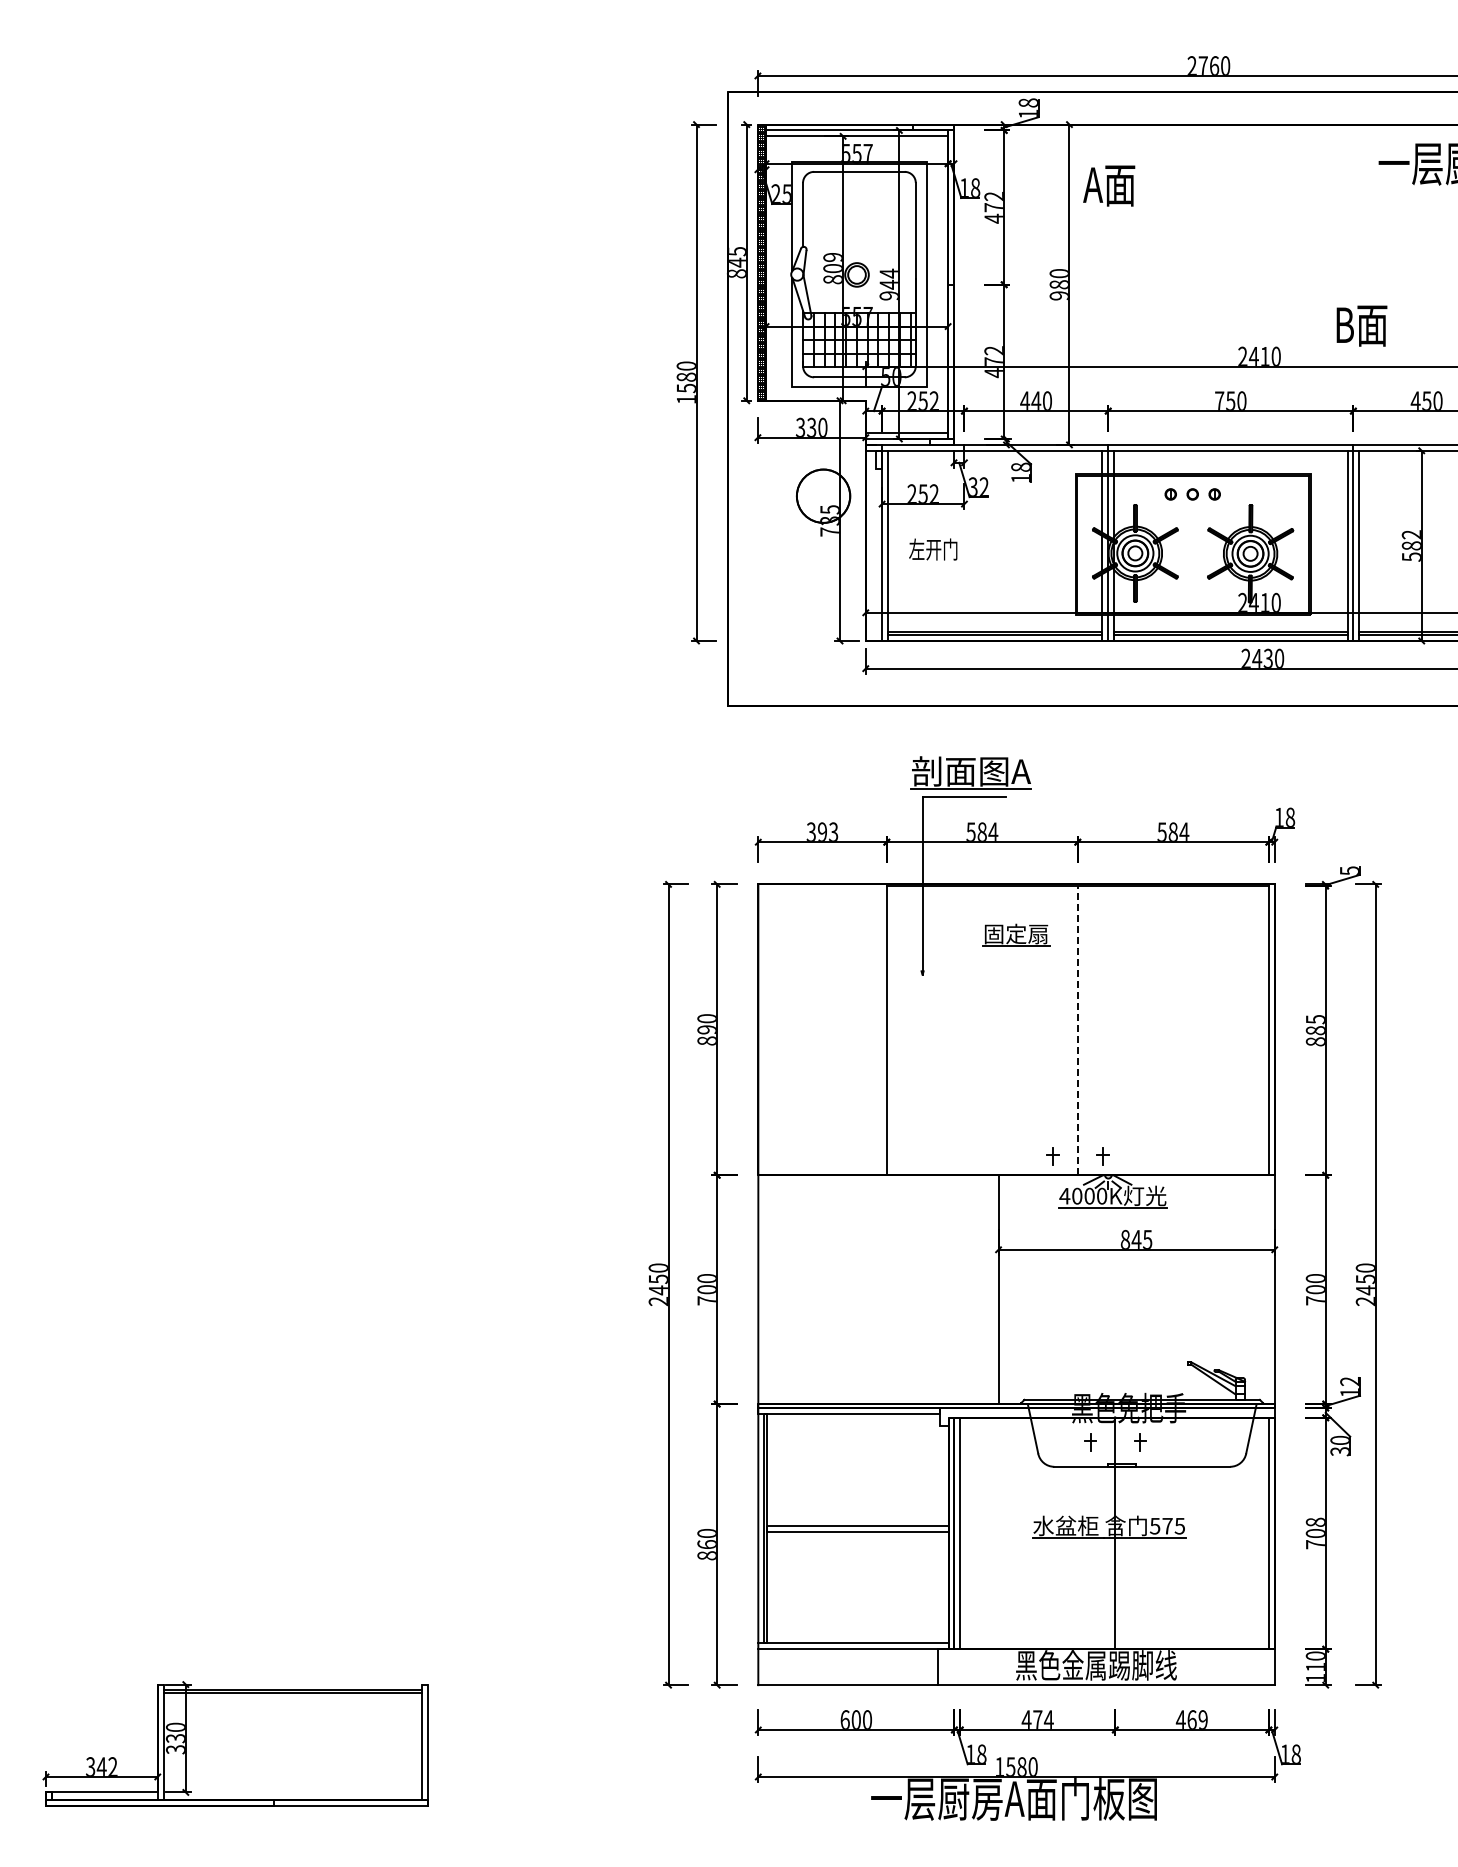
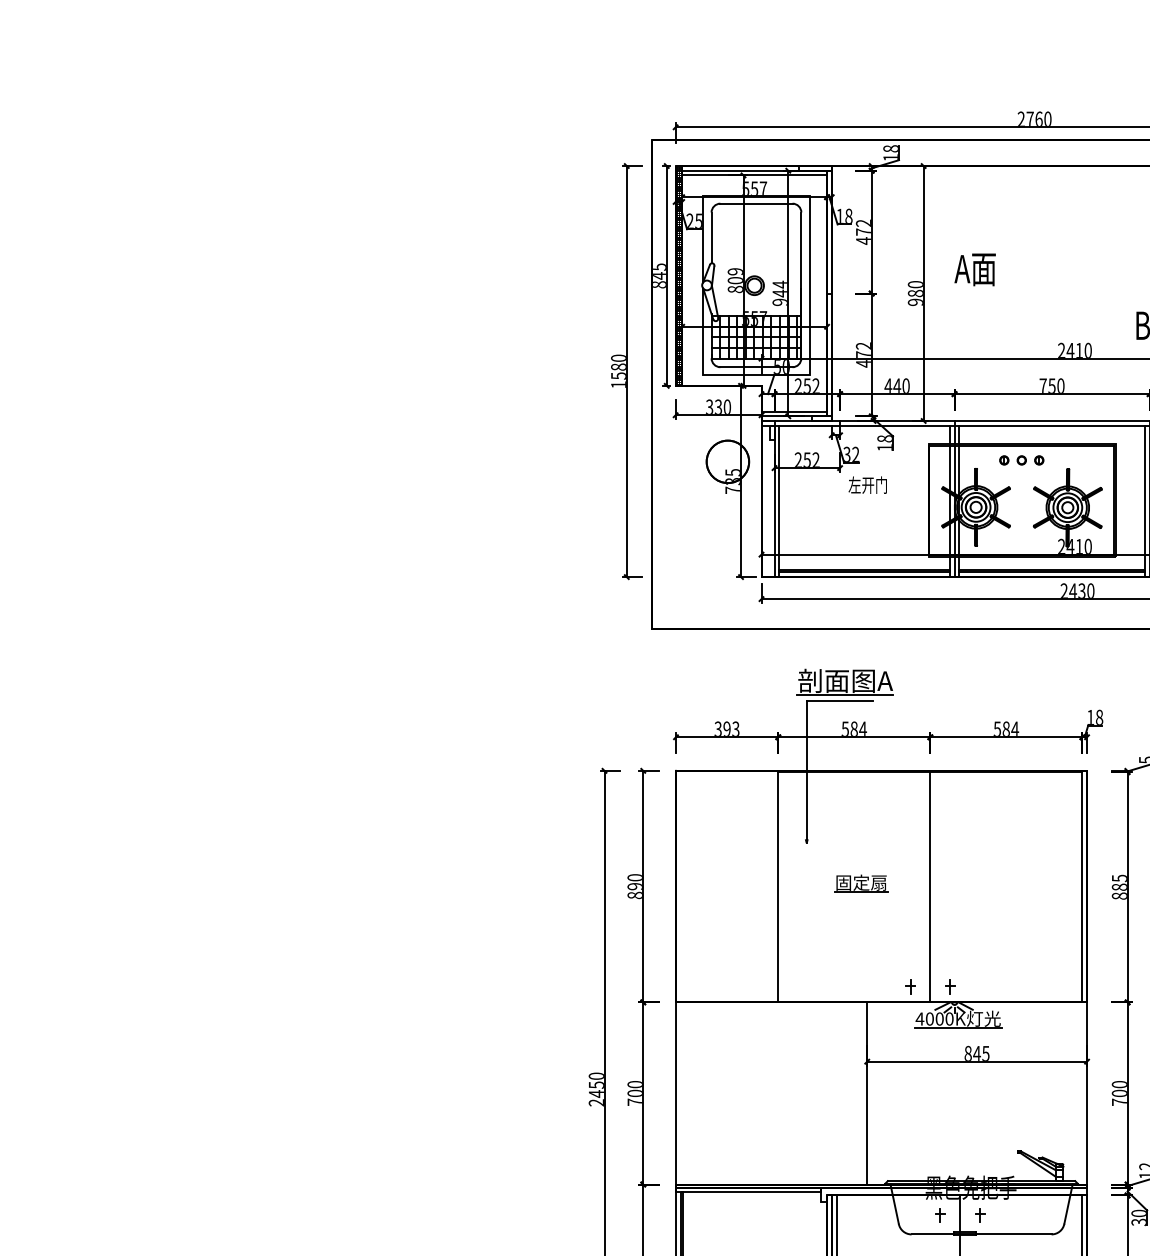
text: (1109, 185) -> (975, 269), moved
text: (933, 549) -> (867, 485), moved
part: (1016, 934) -> (861, 883), moved
line: (1077, 1030) -> (930, 887), dashed -> solid

